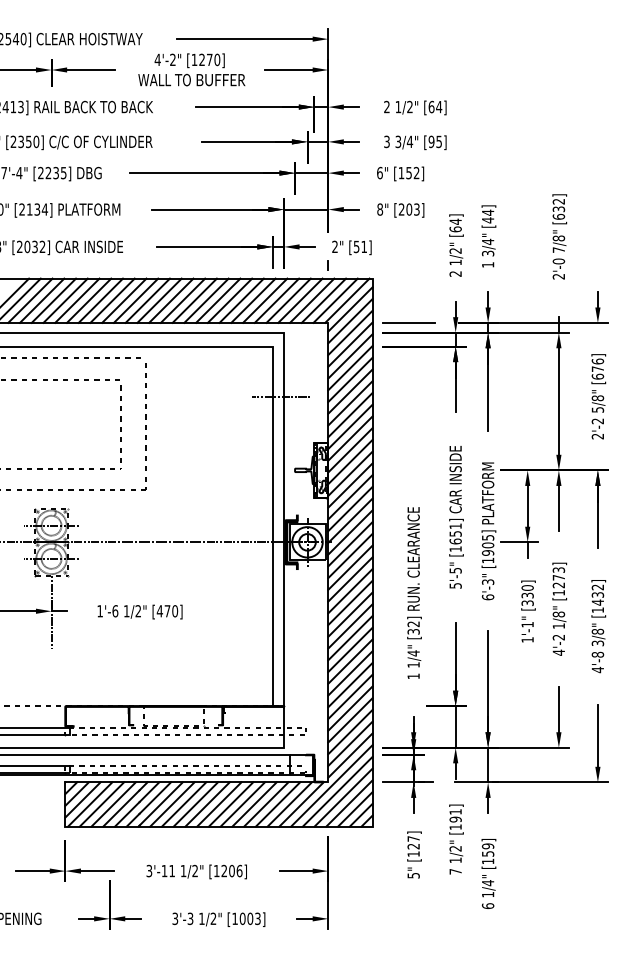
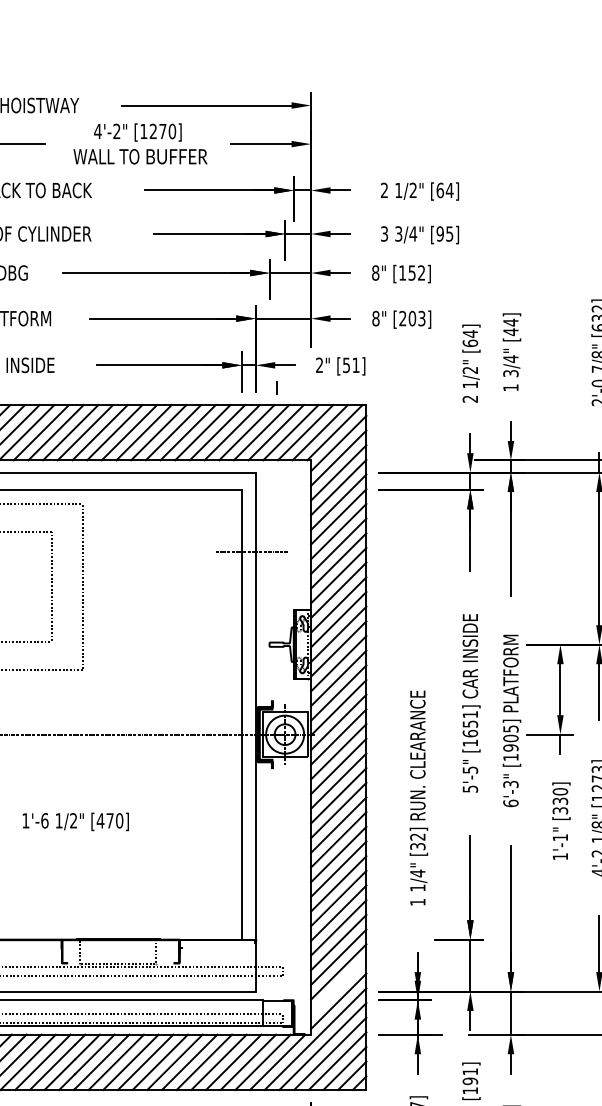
text: (379, 172) -> (375, 272), 6" -> 8"
line: (327, 265) -> (276, 388), moved
line: (408, 322) -> (411, 459), removed
line: (350, 743) -> (338, 986), removed

